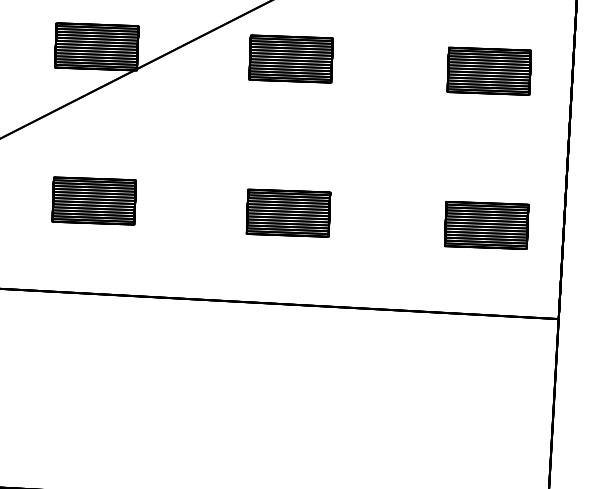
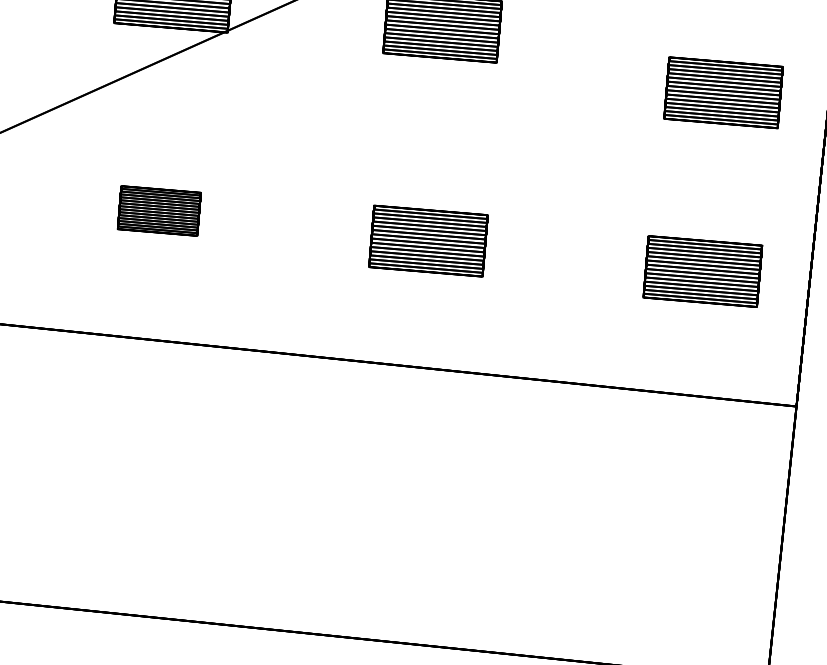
part: (488, 70) -> (722, 91), moved
part: (93, 200) -> (158, 210), size x0.7

